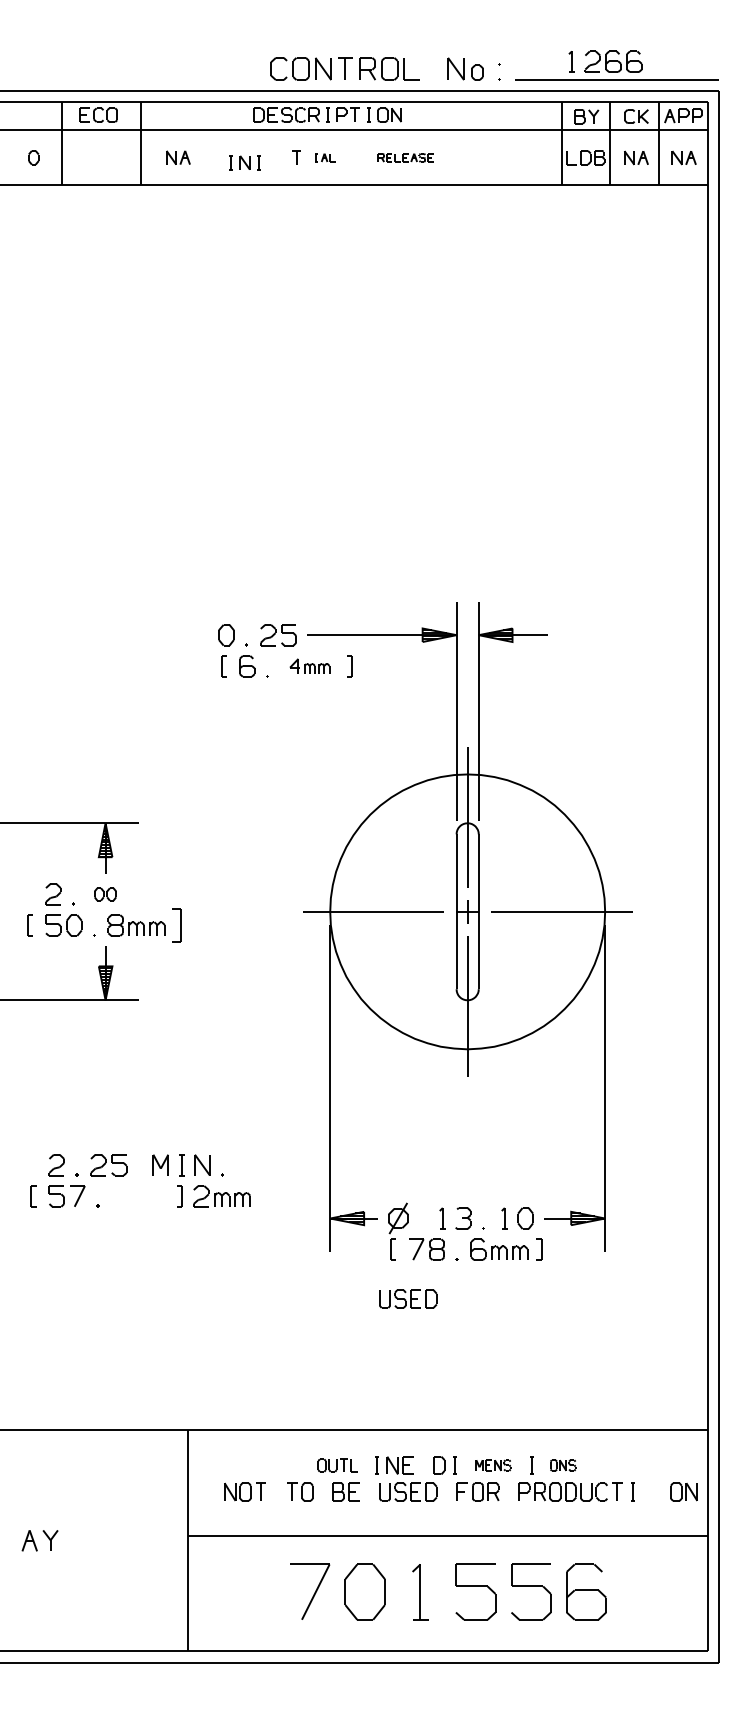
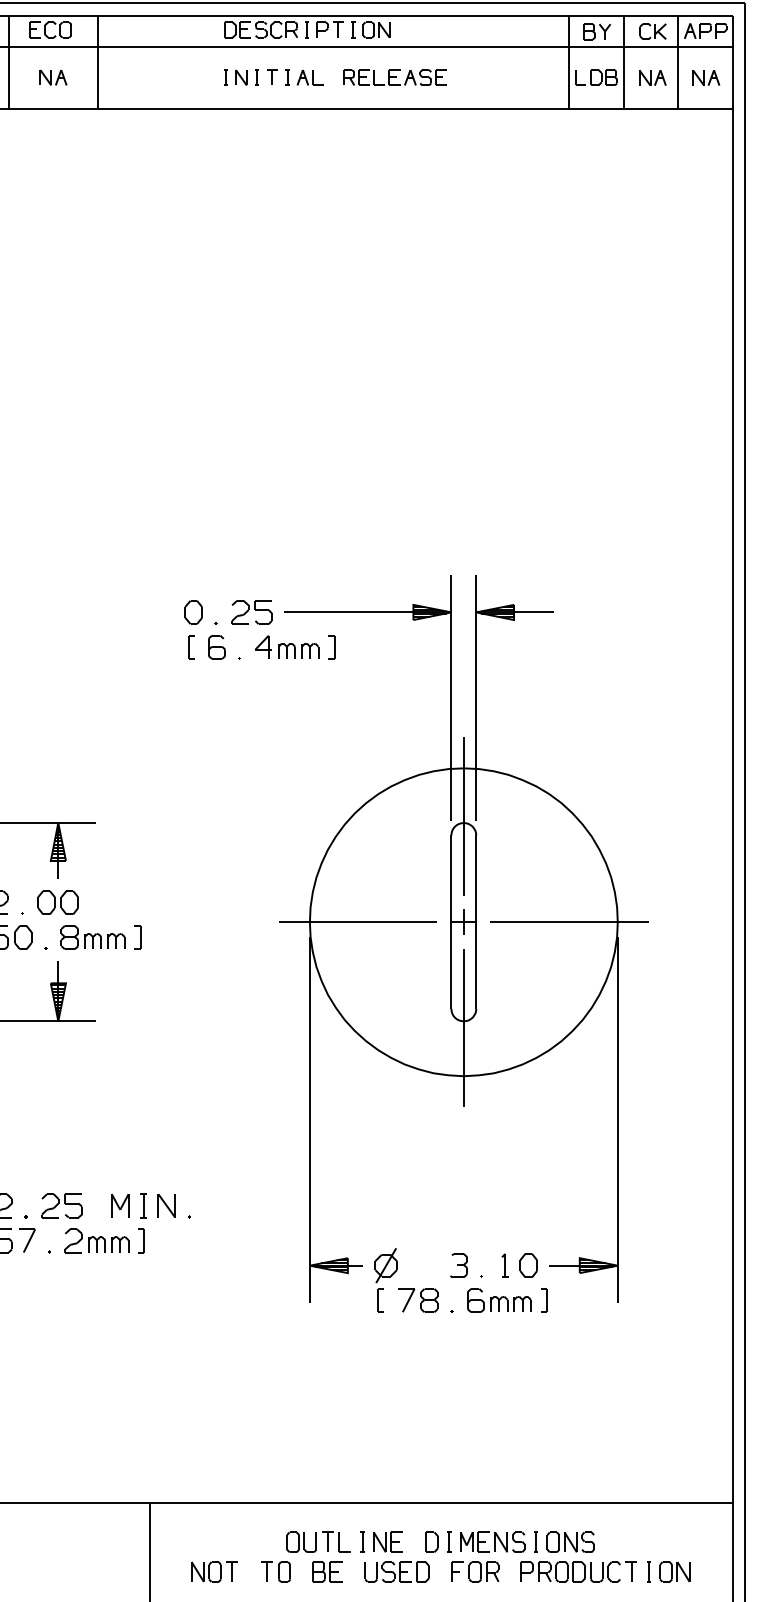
part: (178, 157) -> (53, 77), moved
part: (325, 157) -> (304, 77), size x1.67
part: (405, 157) -> (394, 77), size x1.67
part: (244, 162) -> (240, 77), moved
part: (309, 665) -> (286, 646), size x1.43
part: (105, 894) -> (58, 902), size x1.67
part: (176, 925) -> (137, 937), size x0.62
part: (221, 1196) -> (96, 1241), moved
part: (442, 1218) -> (435, 1265), removed
part: (408, 1298) -> (397, 1355), removed
part: (337, 1465) -> (318, 1542), size x1.43
part: (493, 1465) -> (492, 1542), size x1.67
part: (562, 1465) -> (570, 1542), size x1.67
part: (683, 1491) -> (674, 1571), moved

